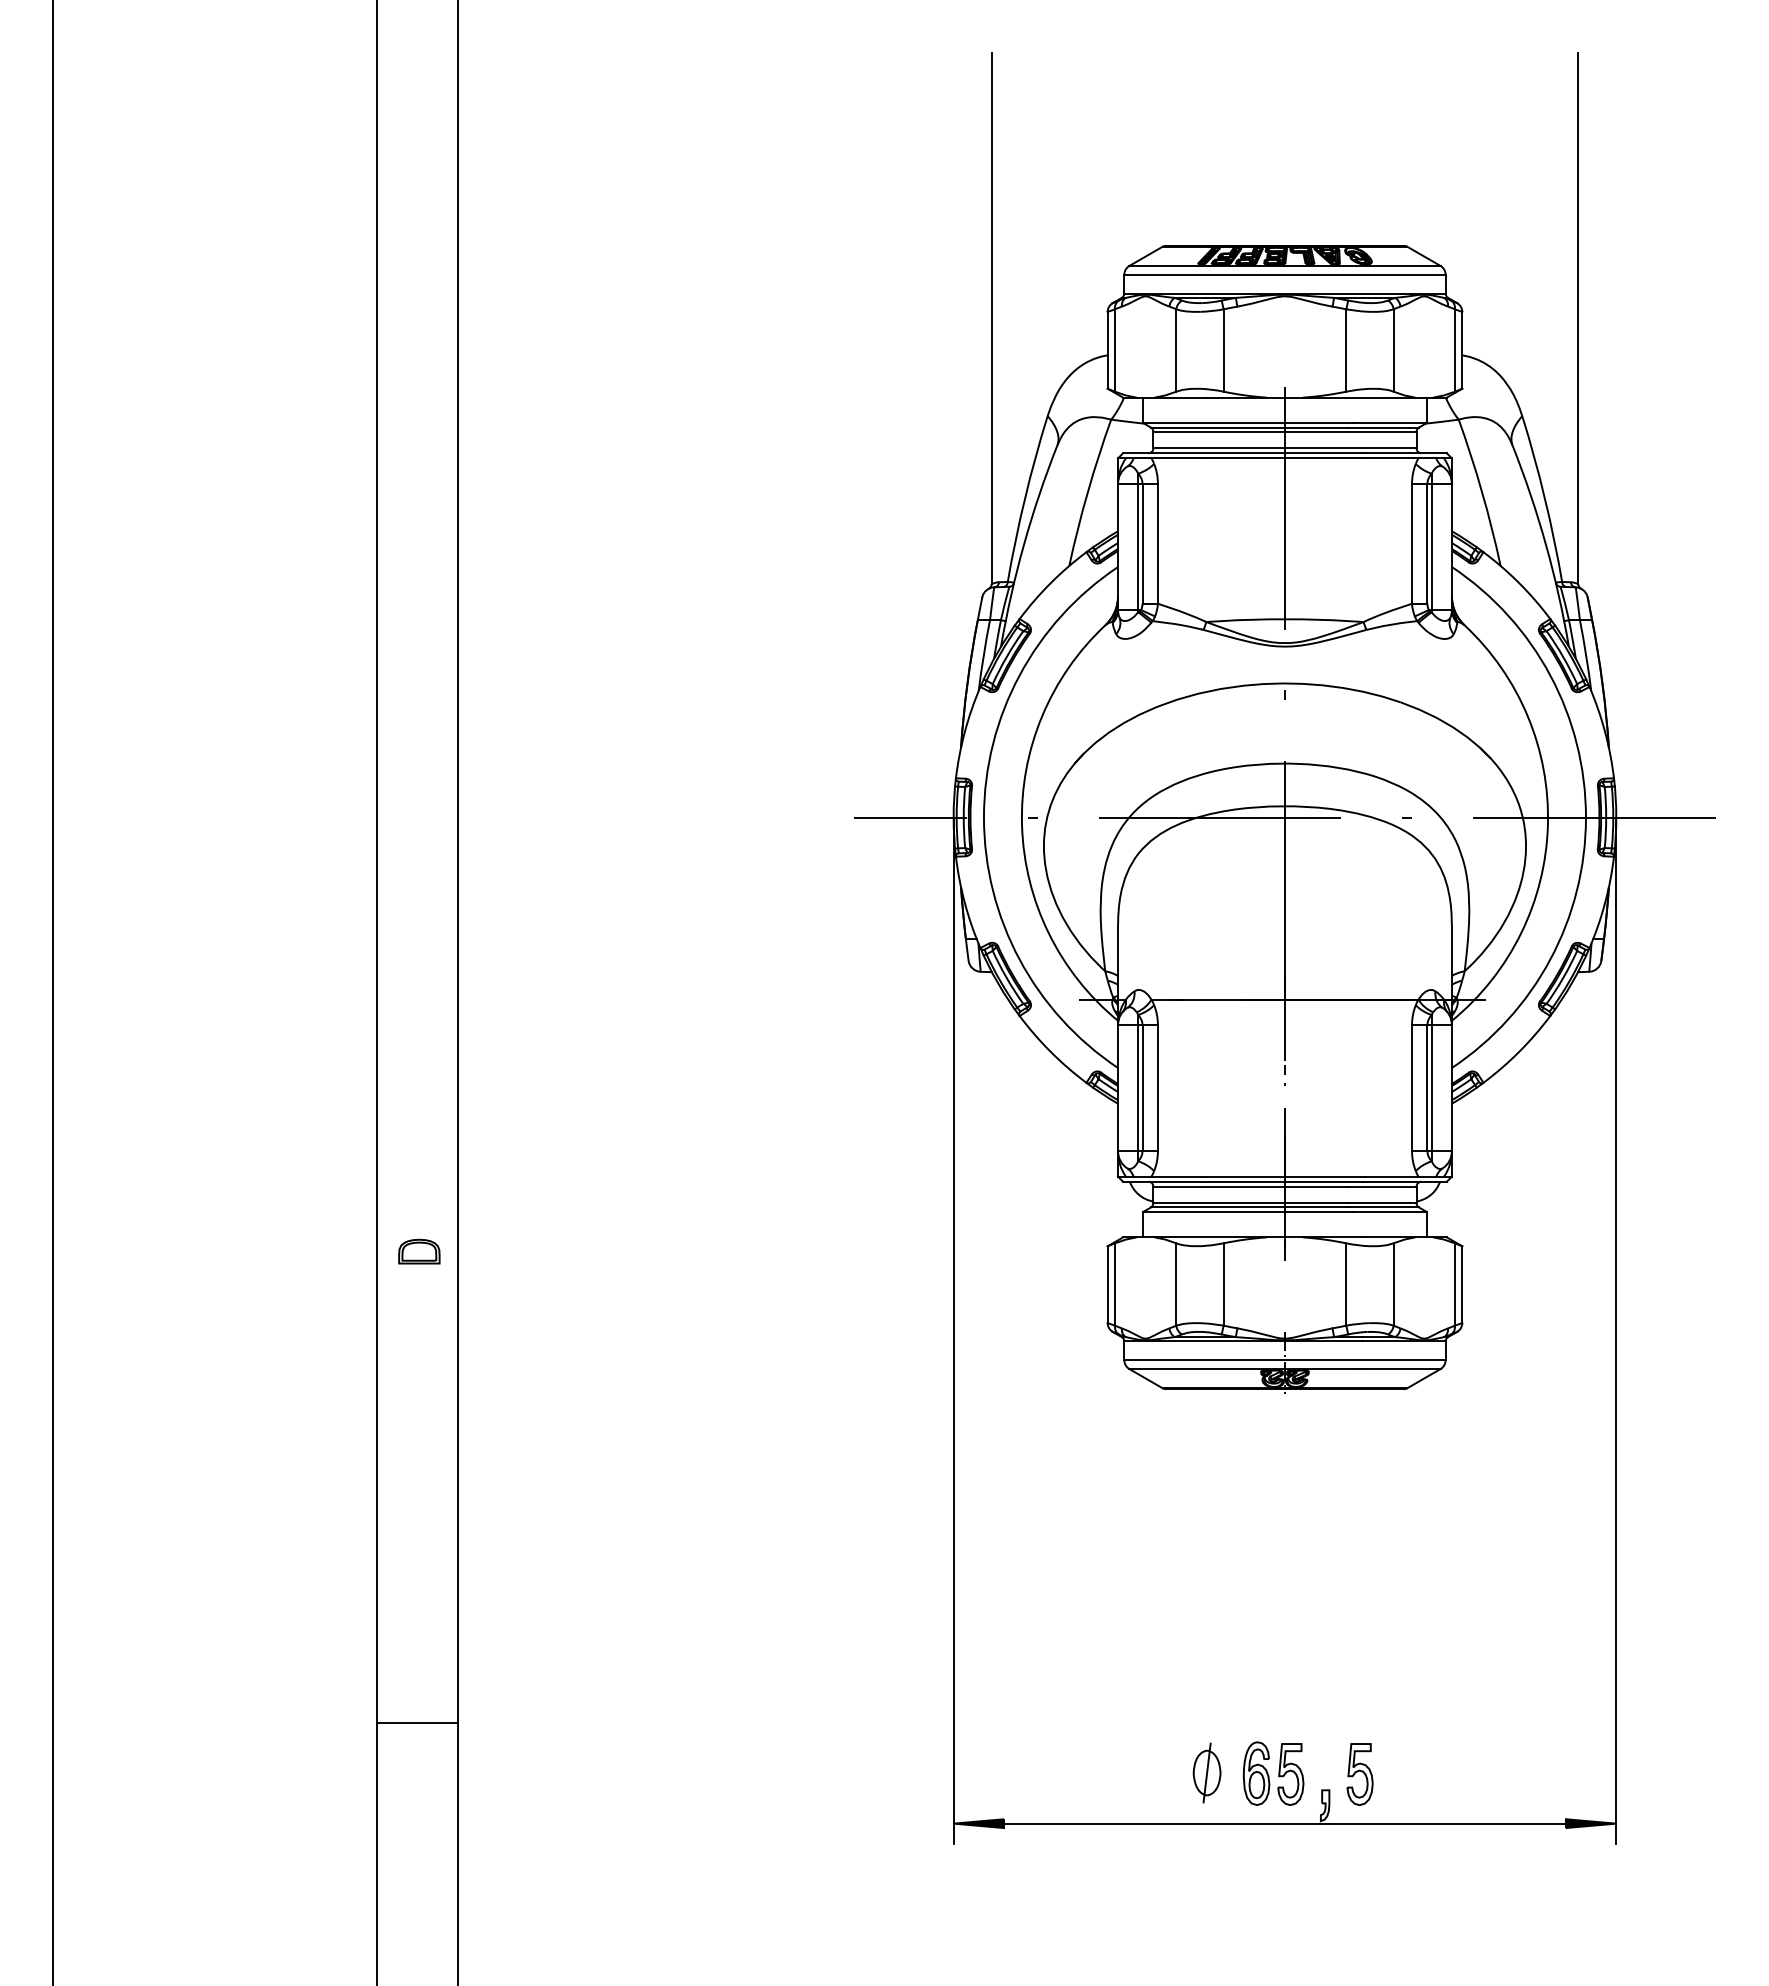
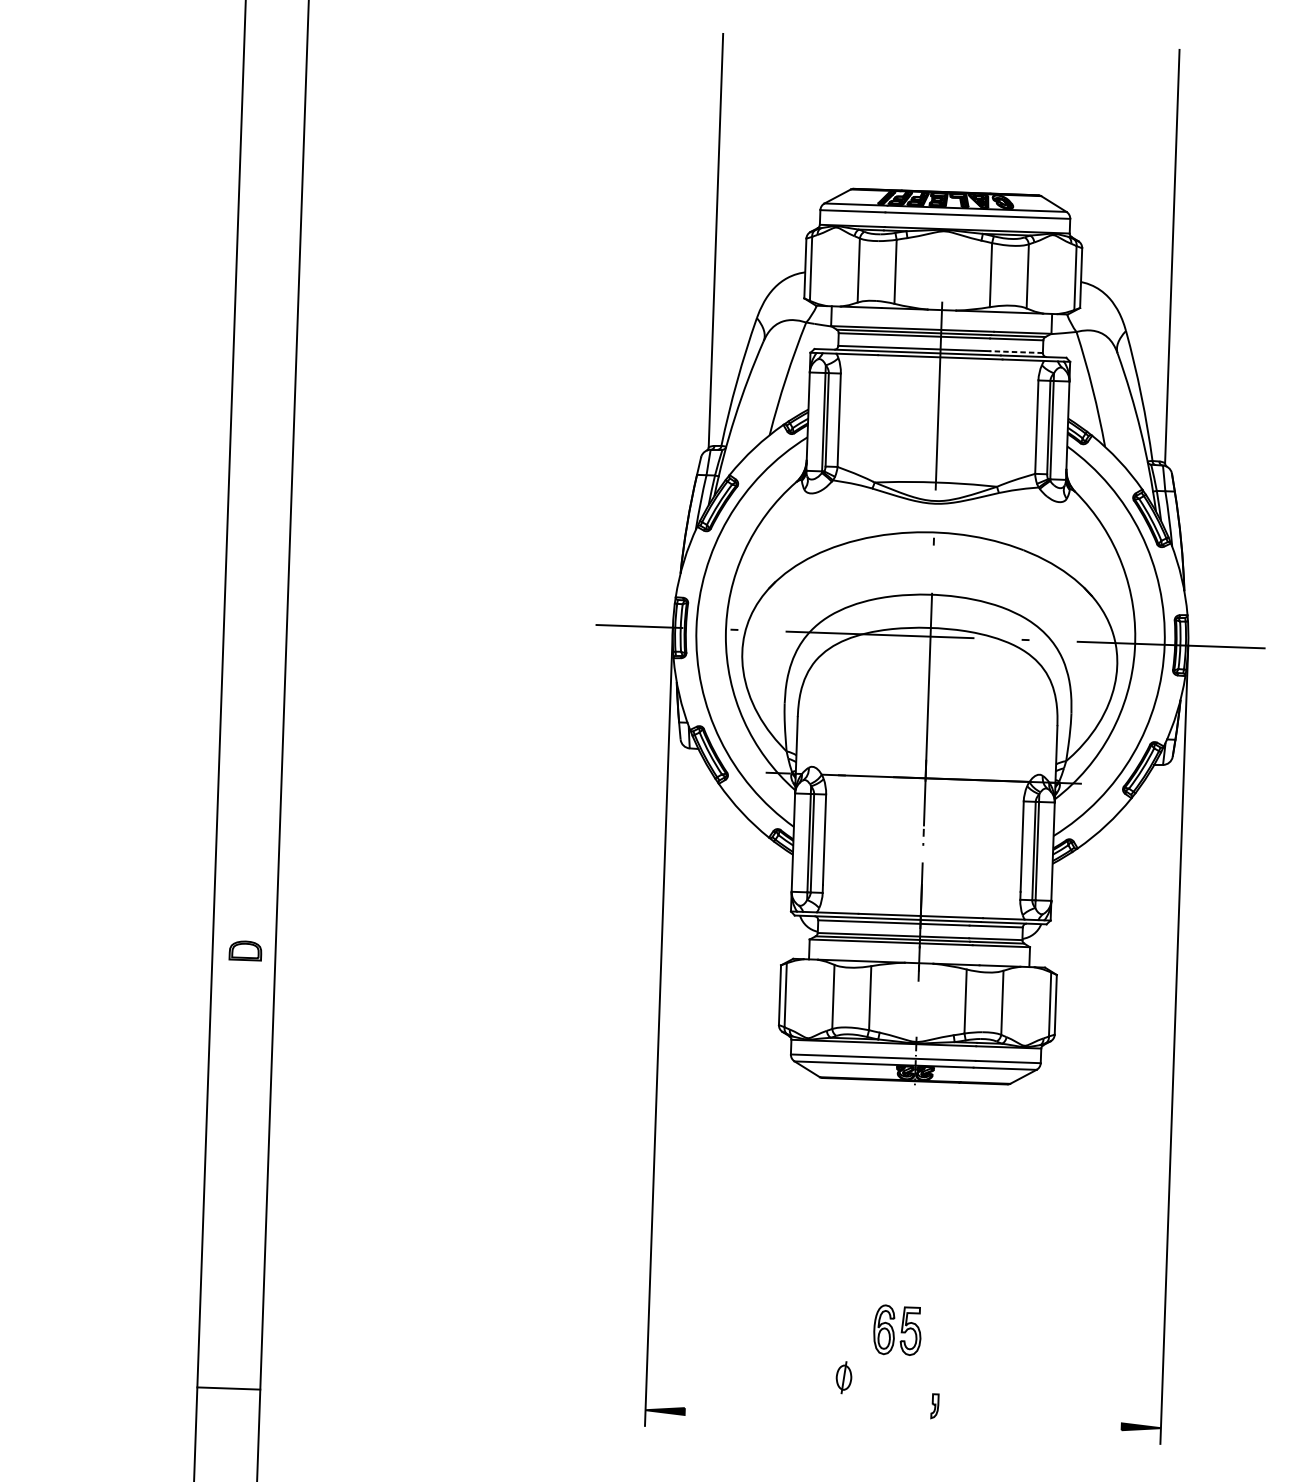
line: (1381, 448) -> (1015, 352), solid -> dashed
line: (417, 1722) -> (228, 1388), moved
part: (1206, 1772) -> (843, 1377), size x0.7
part: (1273, 1773) -> (897, 1330), moved
part: (1359, 1774) -> (962, 1382), removed
line: (1284, 1823) -> (902, 1419), removed

